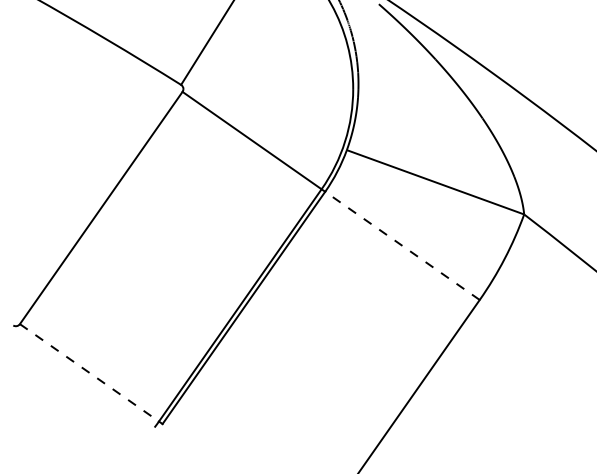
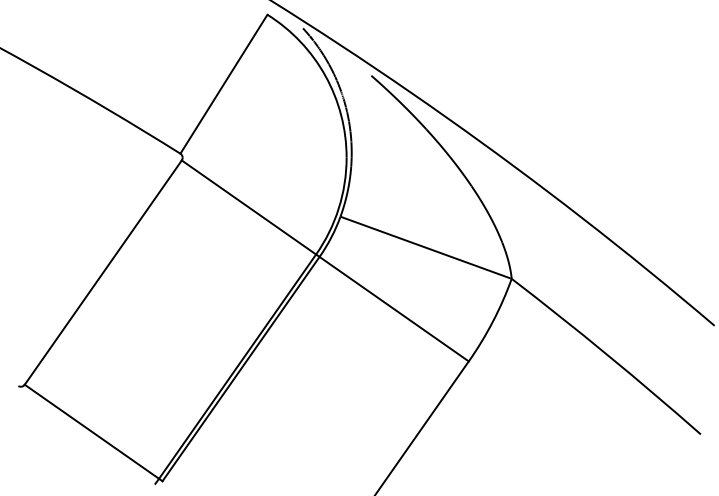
line: (401, 245) -> (393, 308), dashed -> solid
line: (89, 372) -> (91, 431), dashed -> solid

